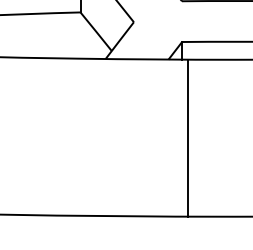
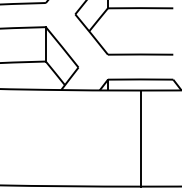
line: (187, 138) -> (140, 138), moved

